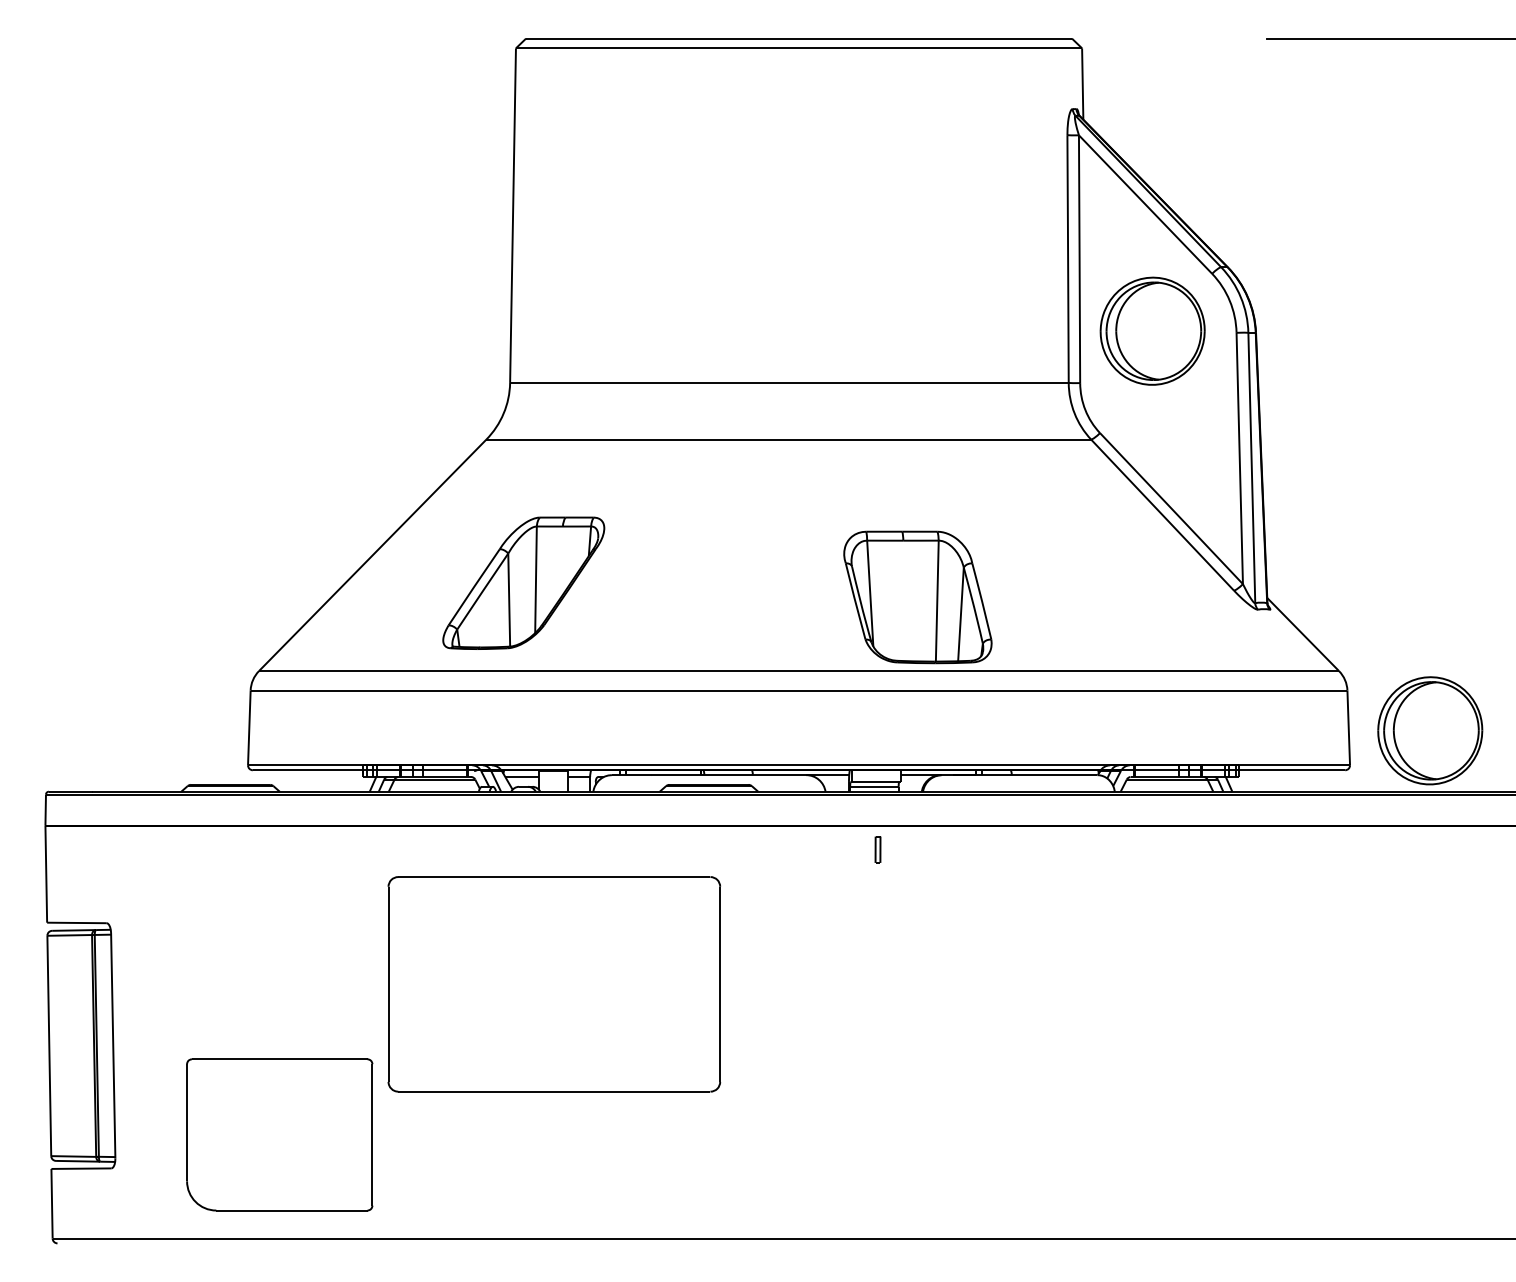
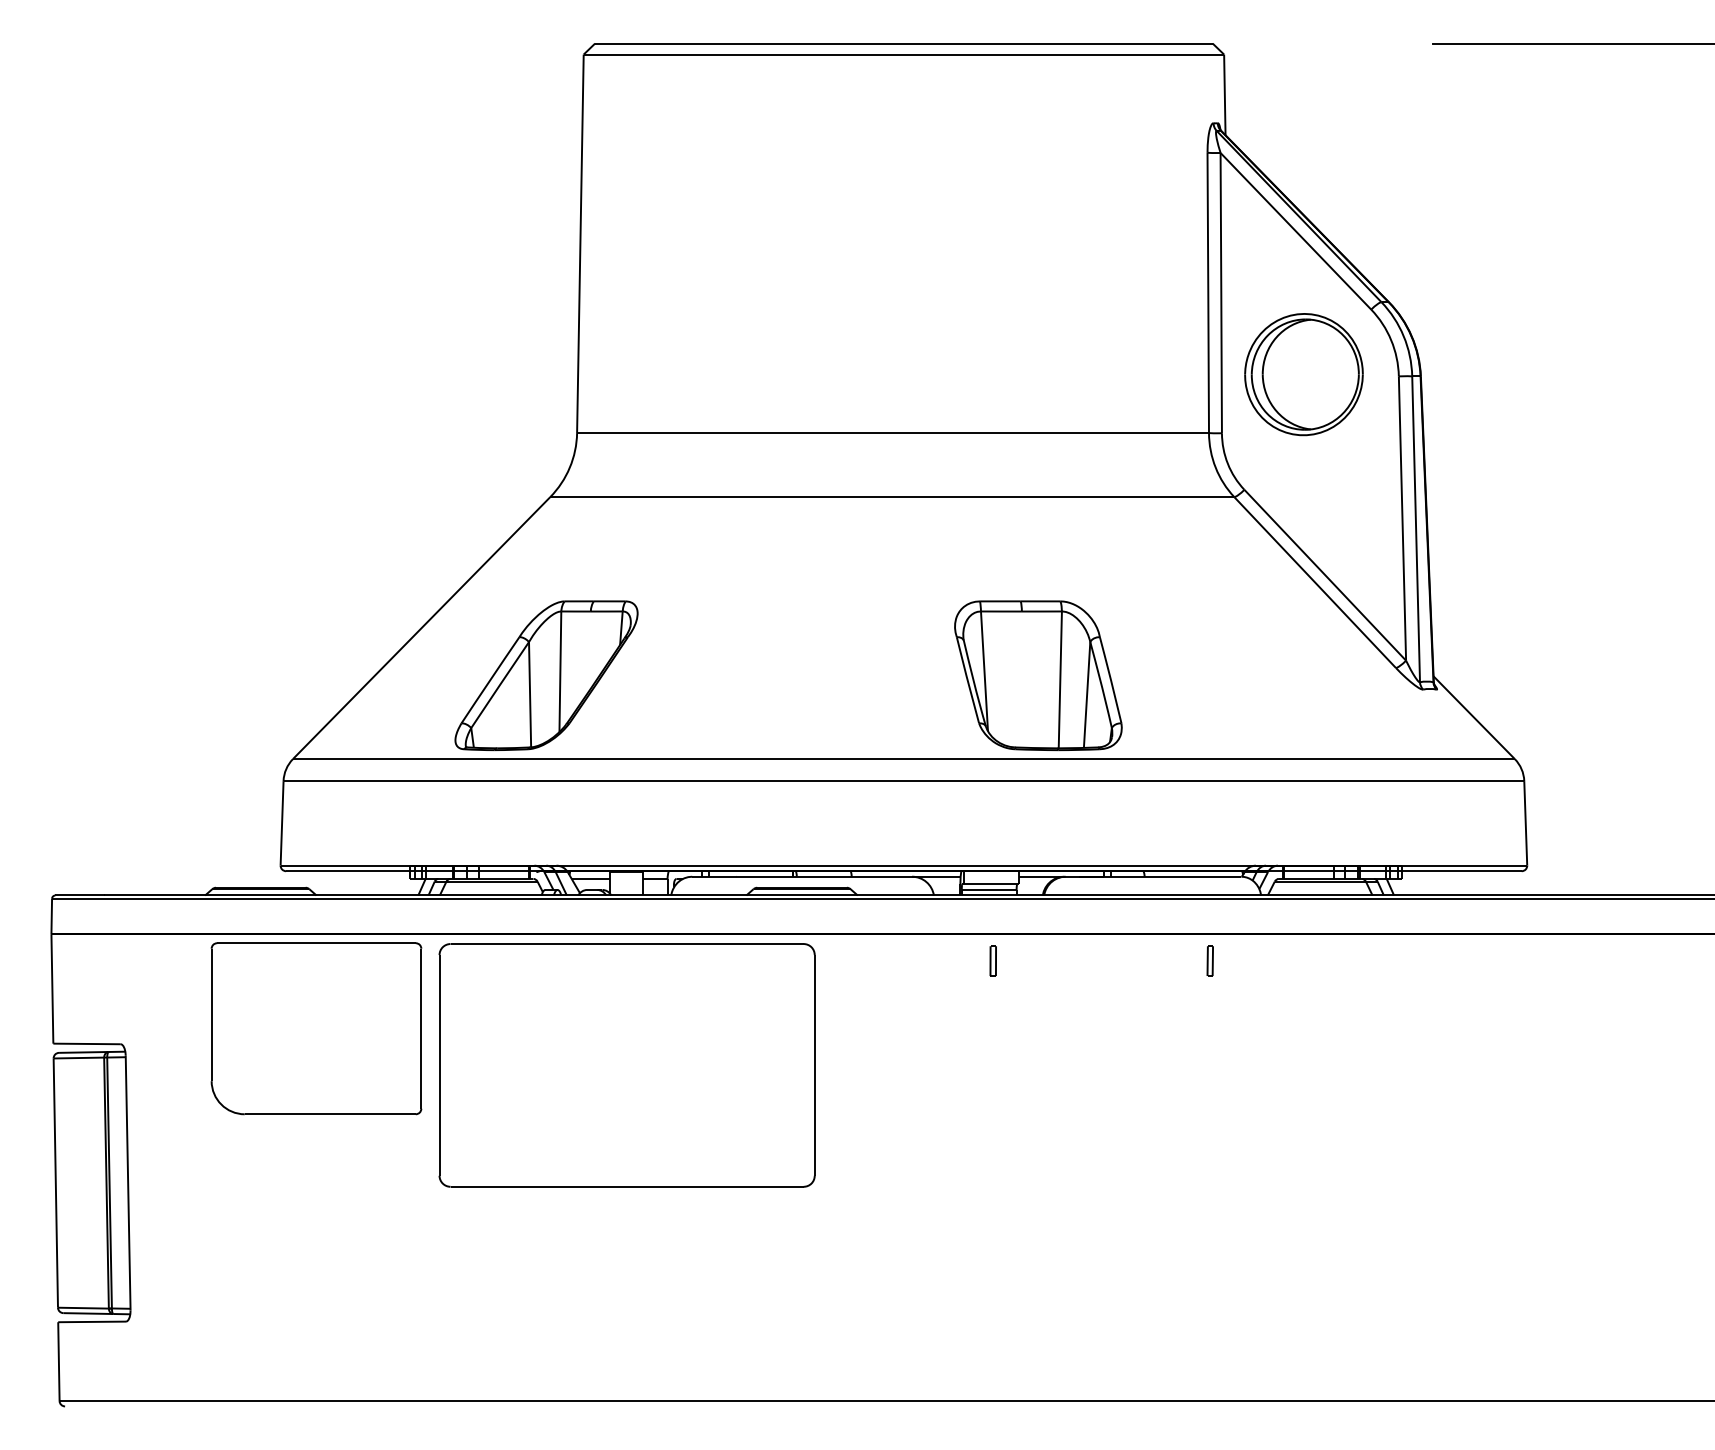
part: (523, 583) -> (546, 675), moved
part: (1429, 730) -> (1617, 826), removed
part: (1069, 849) -> (1209, 960), added
part: (553, 984) -> (626, 1065), moved
part: (279, 1134) -> (316, 1028), moved

